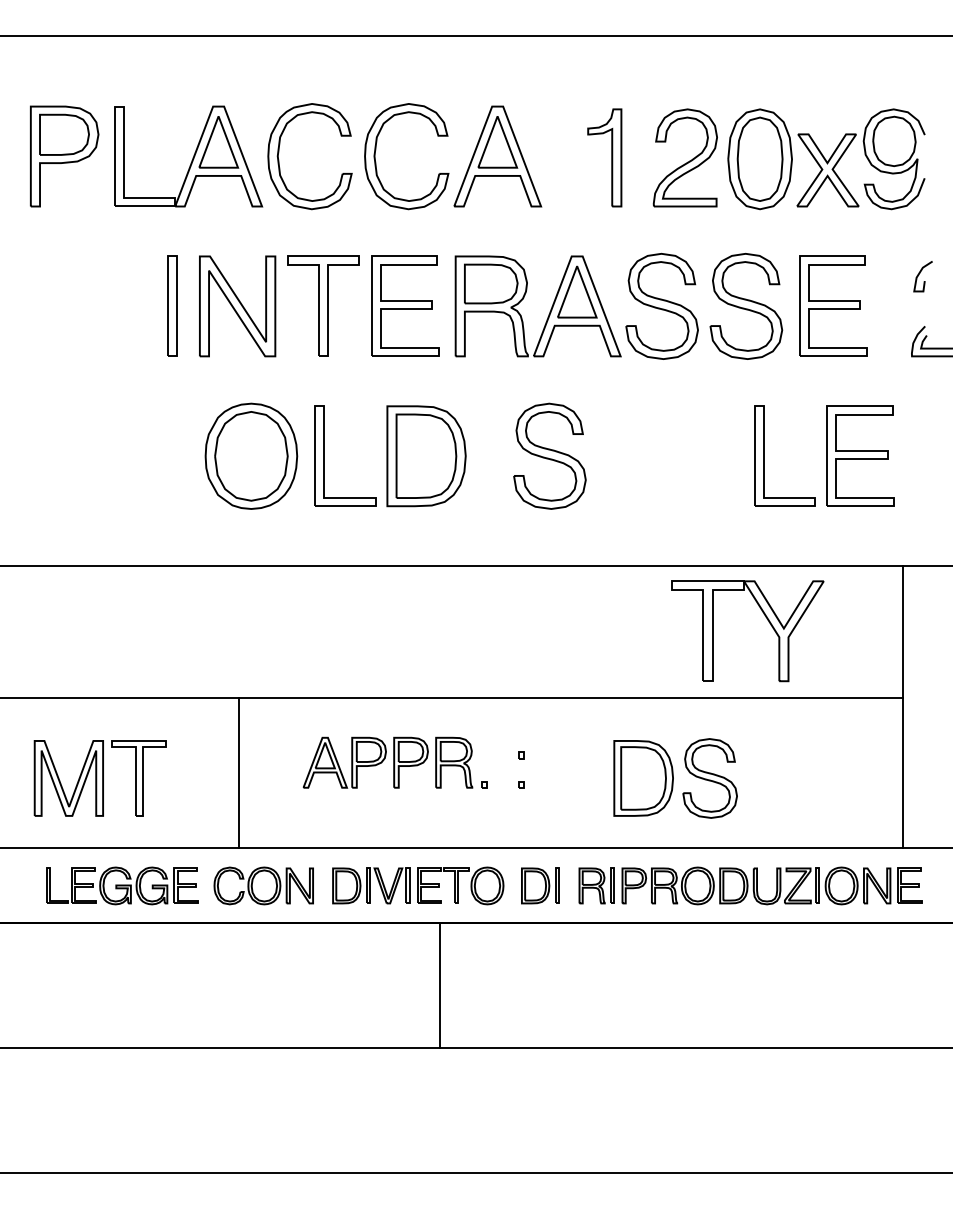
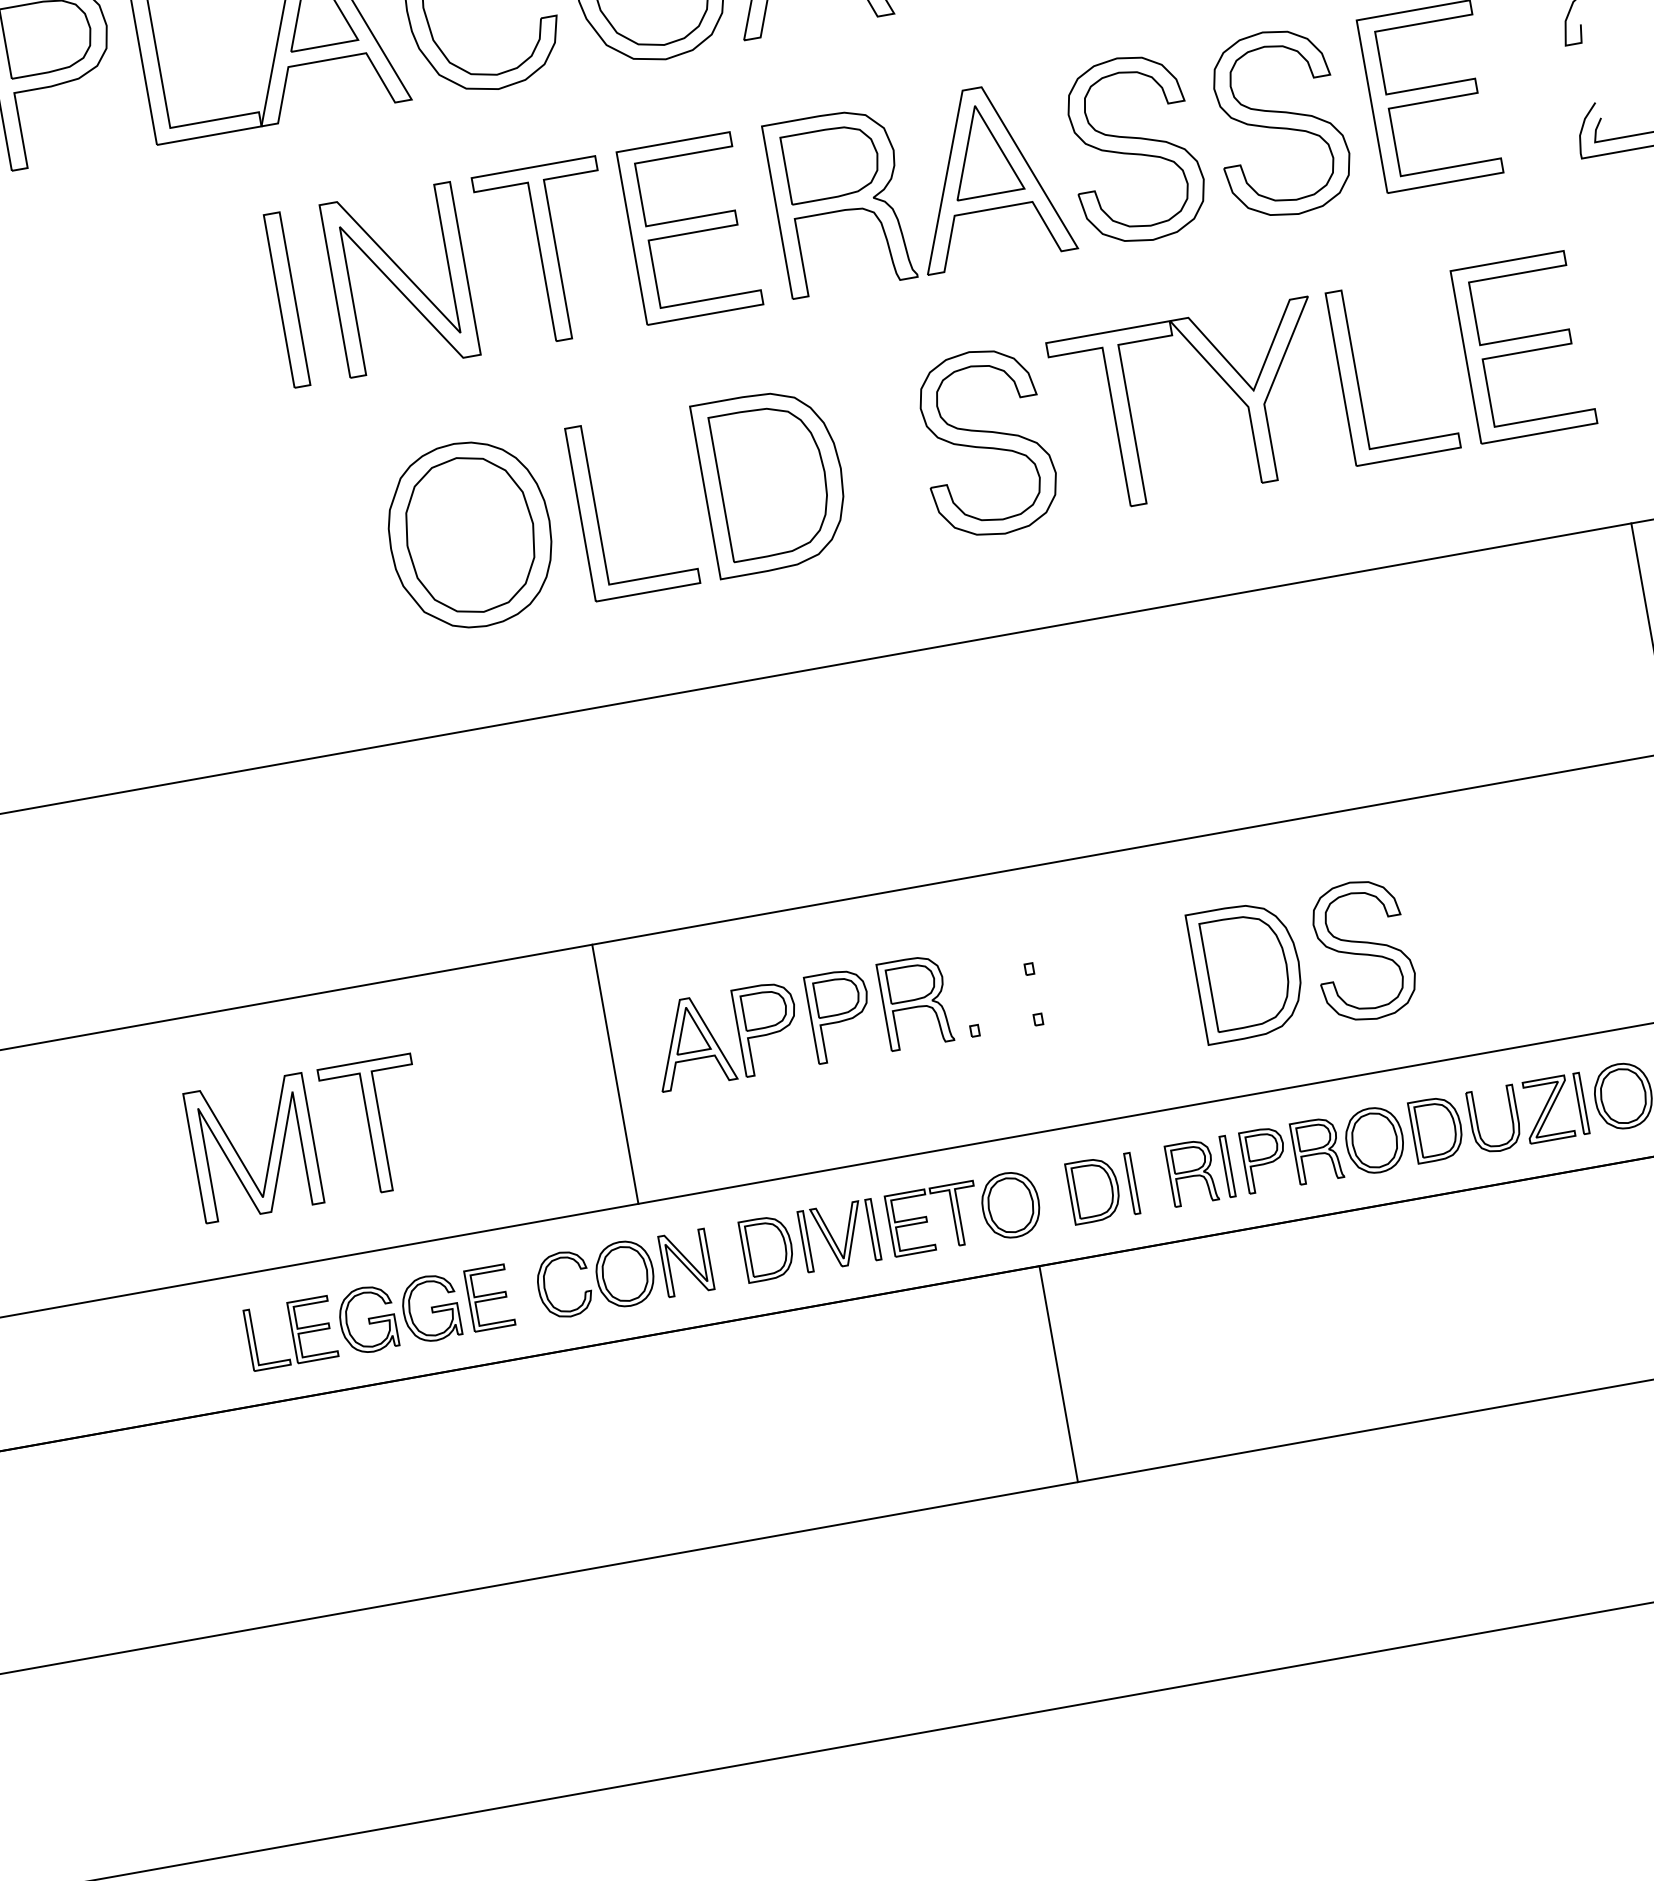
part: (765, 617) -> (1218, 377), moved
line: (238, 773) -> (614, 1075), moved
line: (440, 984) -> (1058, 1372), moved

